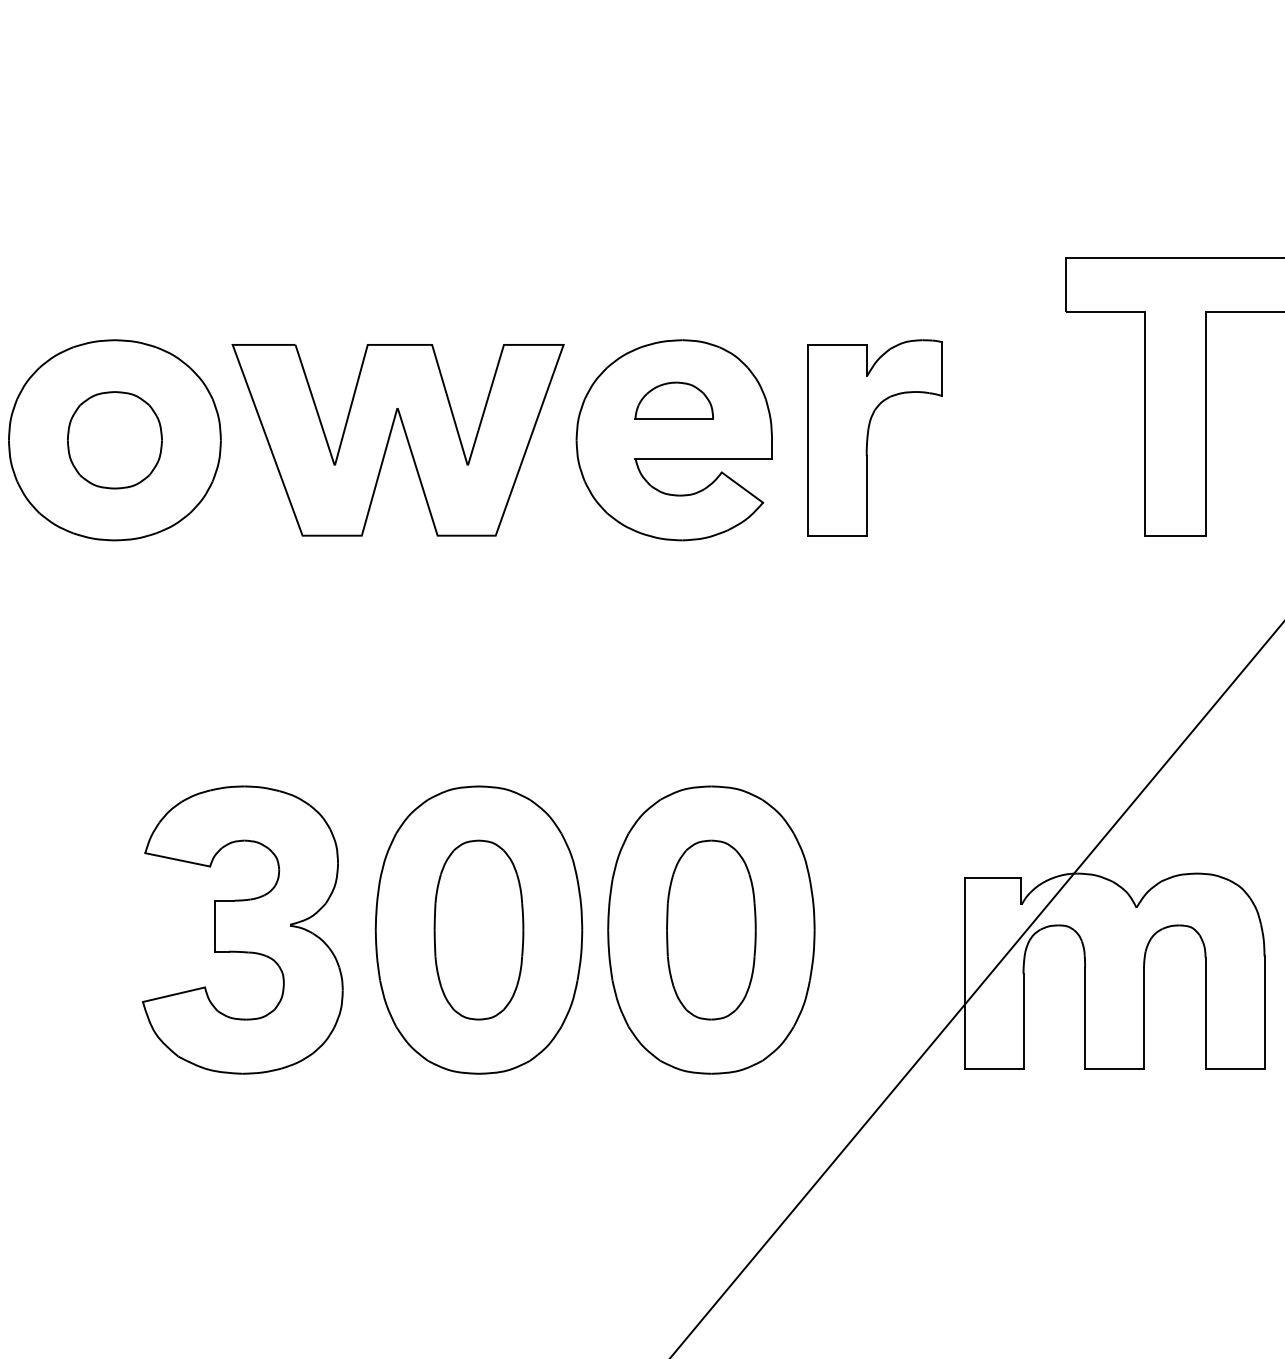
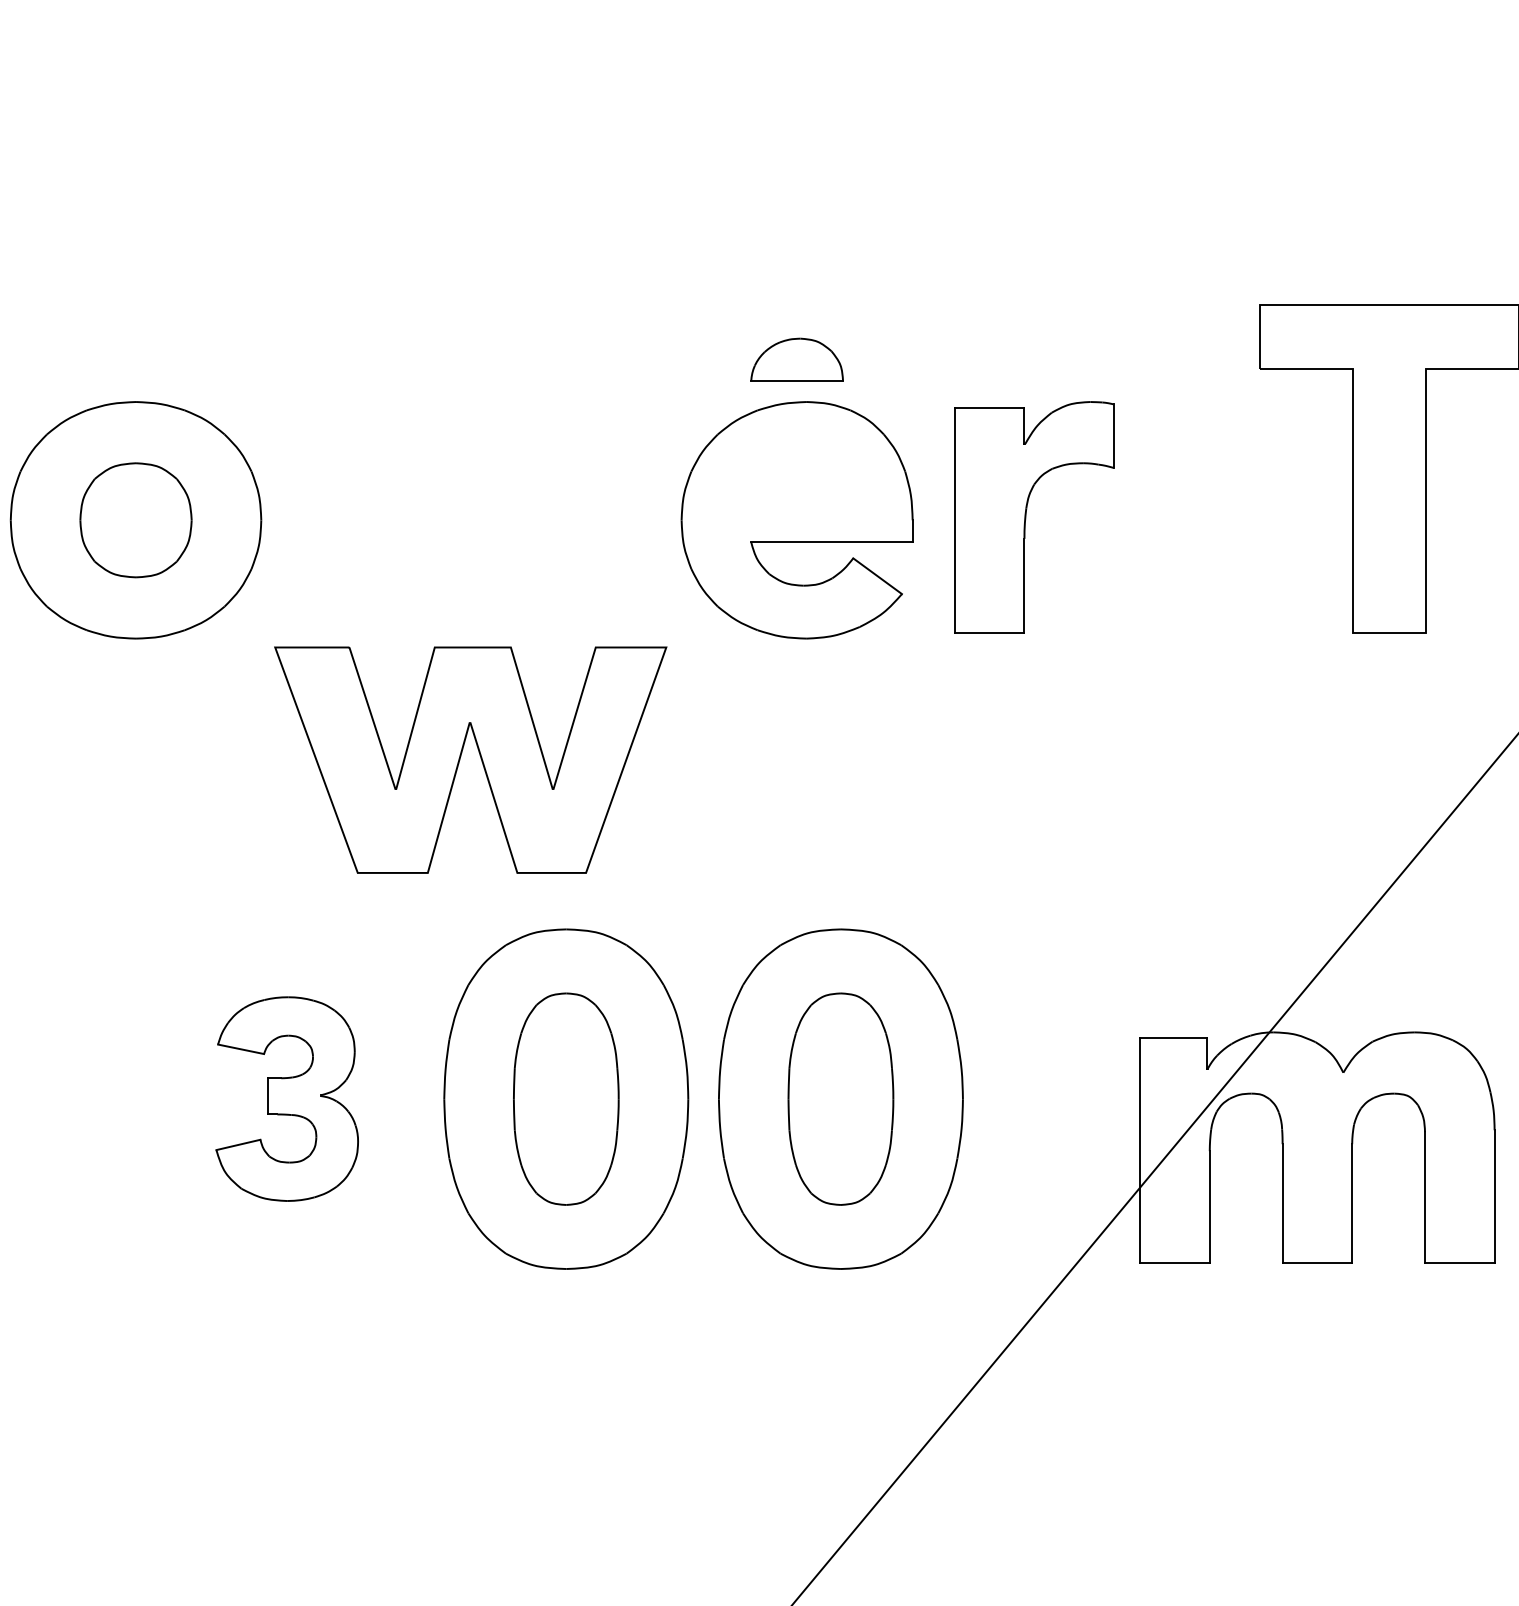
part: (673, 400) -> (796, 359), moved
part: (390, 437) -> (461, 756), moved
part: (242, 929) -> (286, 1098), size x0.6

